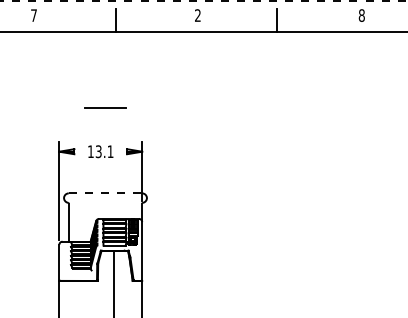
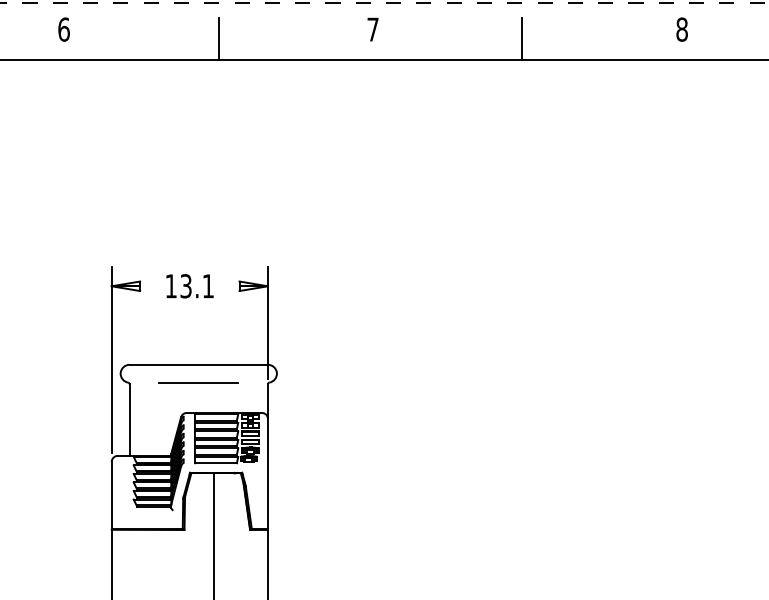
text: (34, 15) -> (64, 29), 7 -> 6
text: (197, 15) -> (372, 29), 2 -> 7
line: (105, 107) -> (198, 382), moved
line: (105, 193) -> (198, 365), dashed -> solid

